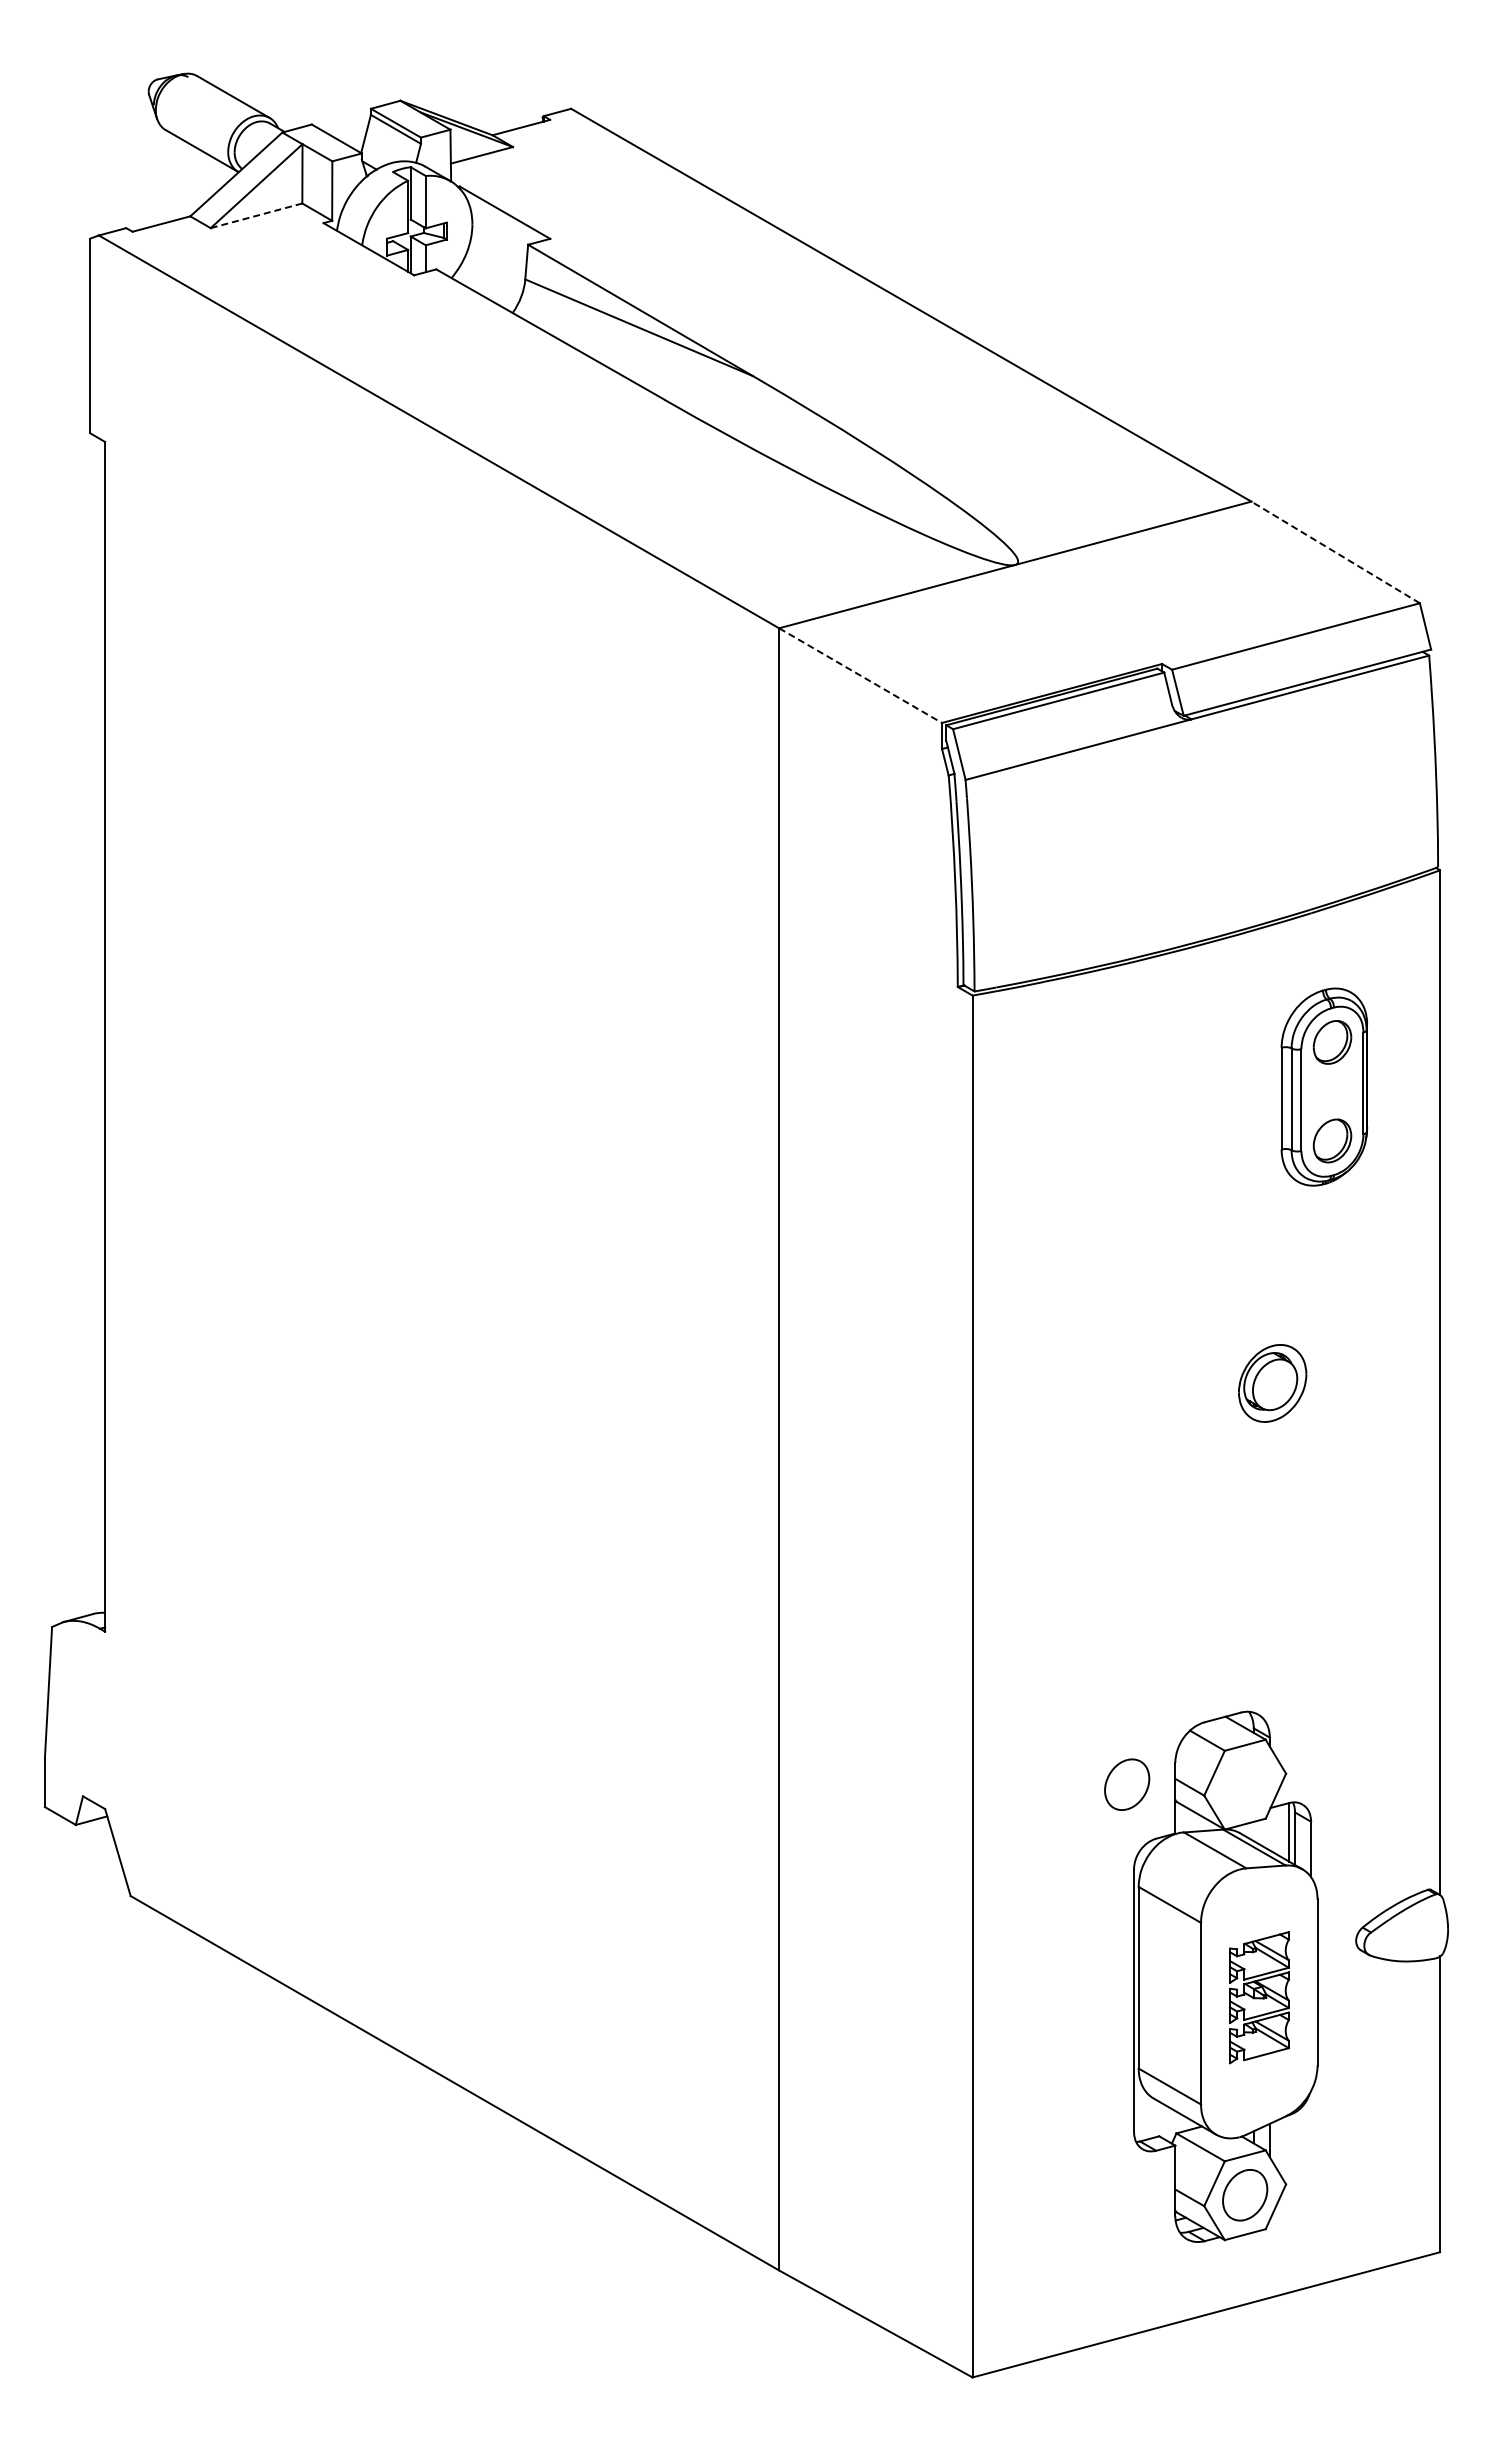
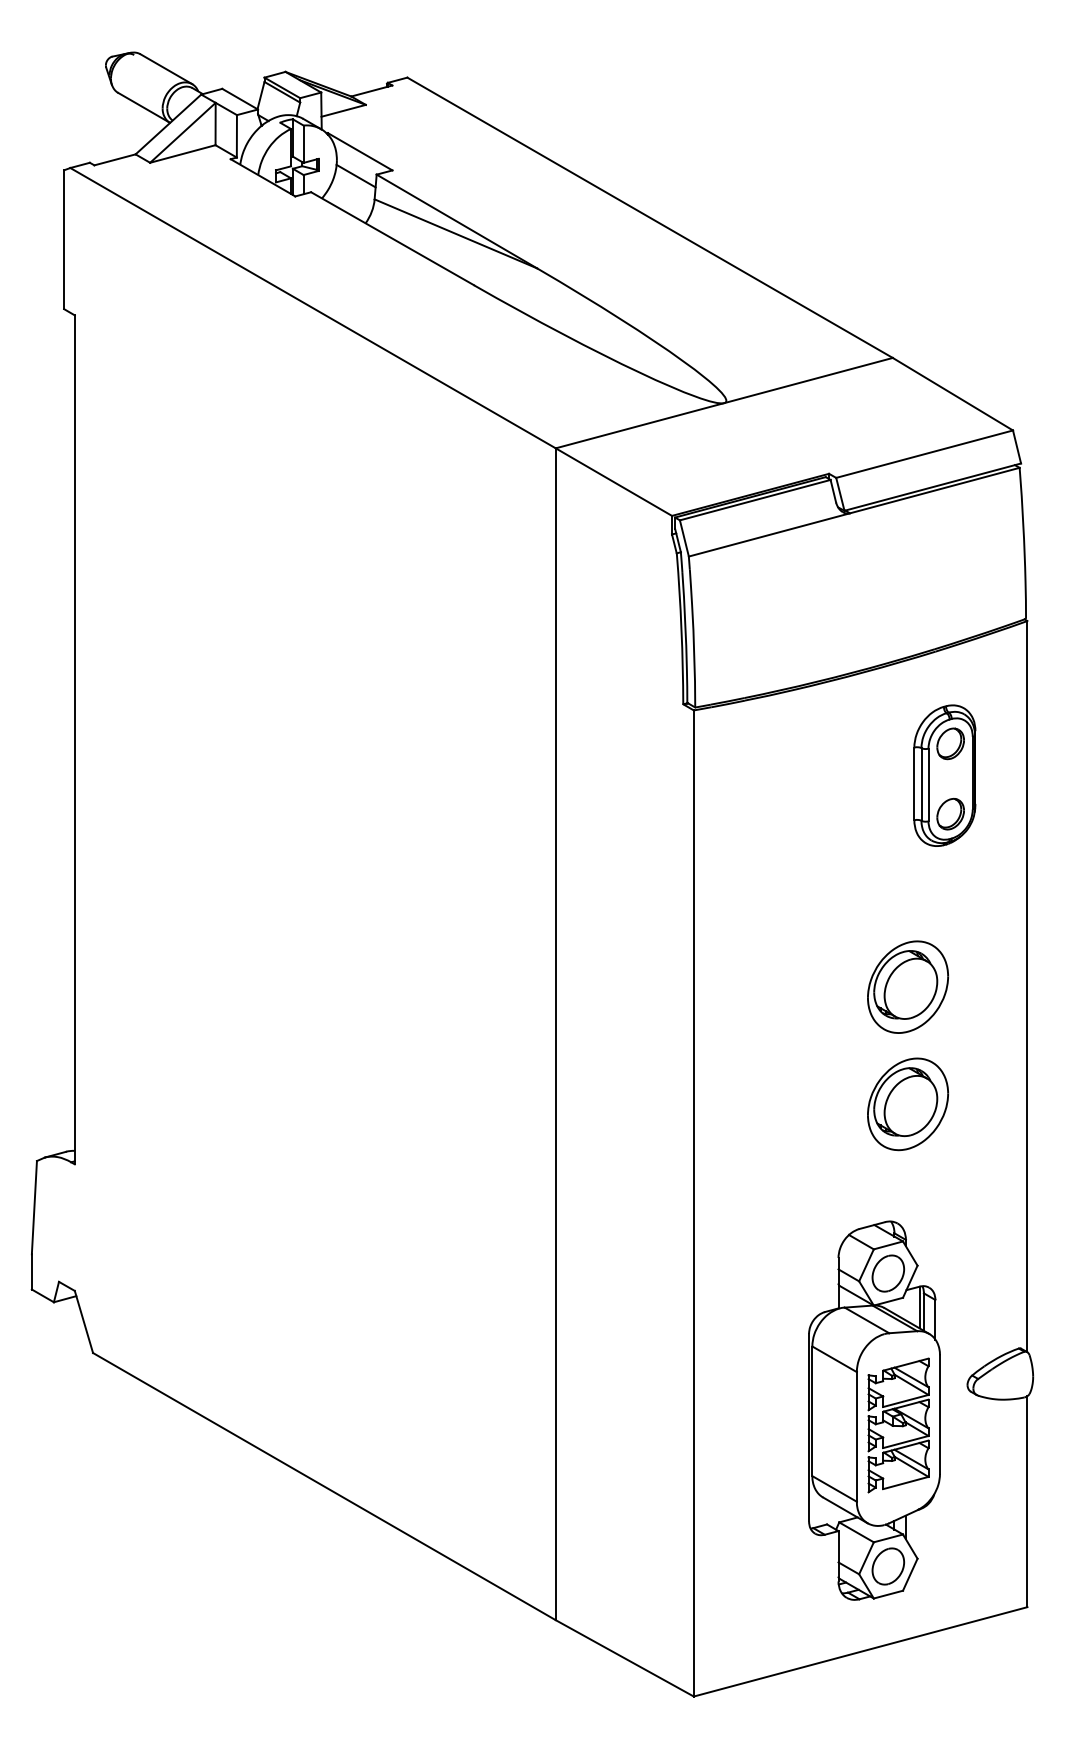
line: (257, 215) -> (183, 153), dashed -> solid
line: (498, 246) -> (355, 175), added
line: (1335, 552) -> (952, 394), dashed -> solid
line: (861, 675) -> (614, 482), dashed -> solid
part: (1272, 1383) -> (907, 987), size x1.67
part: (1272, 1547) -> (907, 1104), added
part: (1127, 1784) -> (888, 1273), moved
part: (1259, 1997) -> (898, 1425), size x1.43

